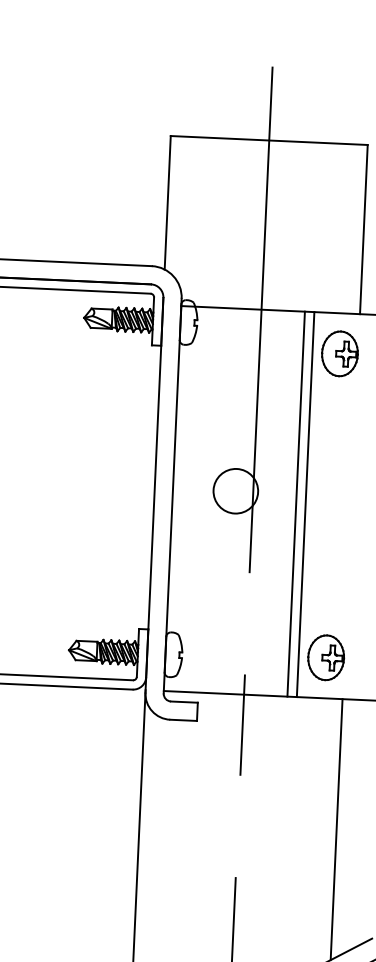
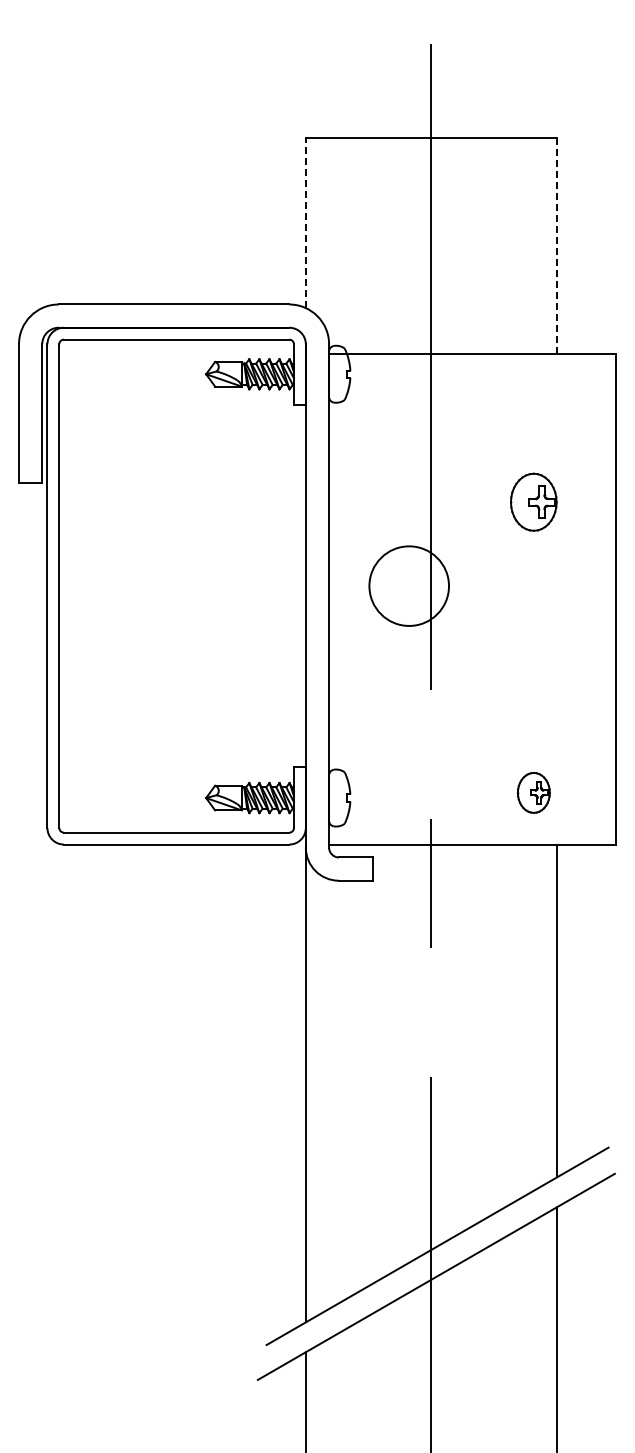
line: (167, 202) -> (305, 222), solid -> dashed
line: (364, 229) -> (557, 245), solid -> dashed
part: (339, 353) -> (533, 501), moved
circle: (235, 490) -> (408, 585), size x1.4
line: (296, 503) -> (486, 598), removed
line: (305, 504) -> (498, 598), removed
part: (325, 657) -> (533, 792), size x0.7

